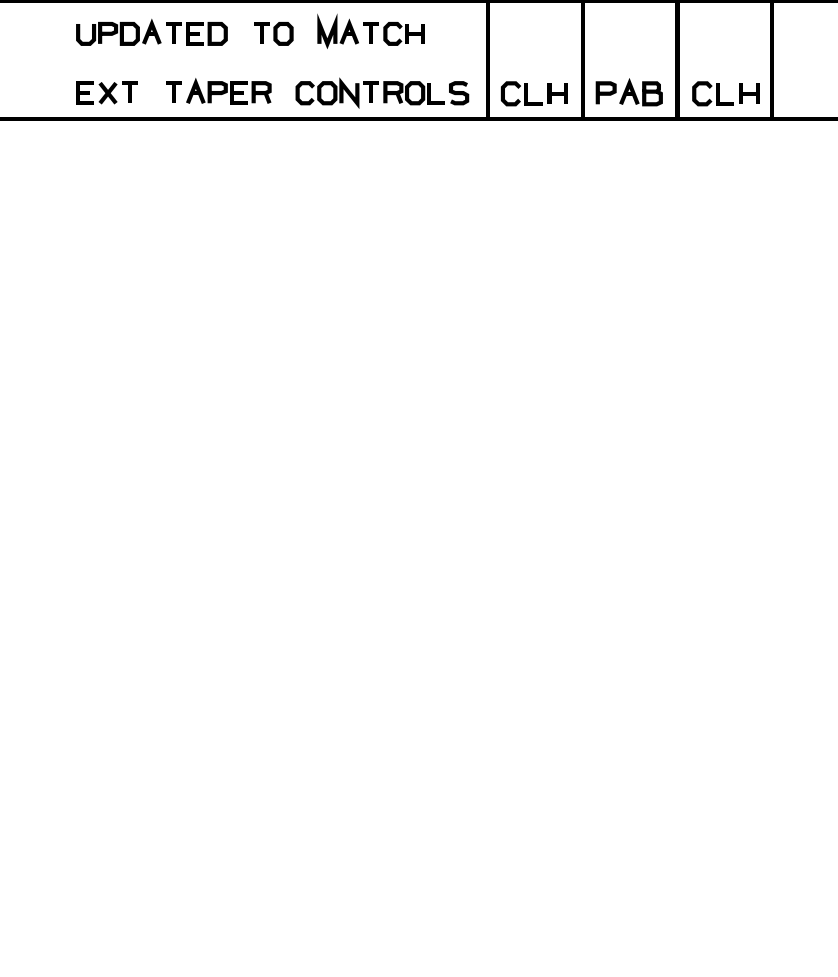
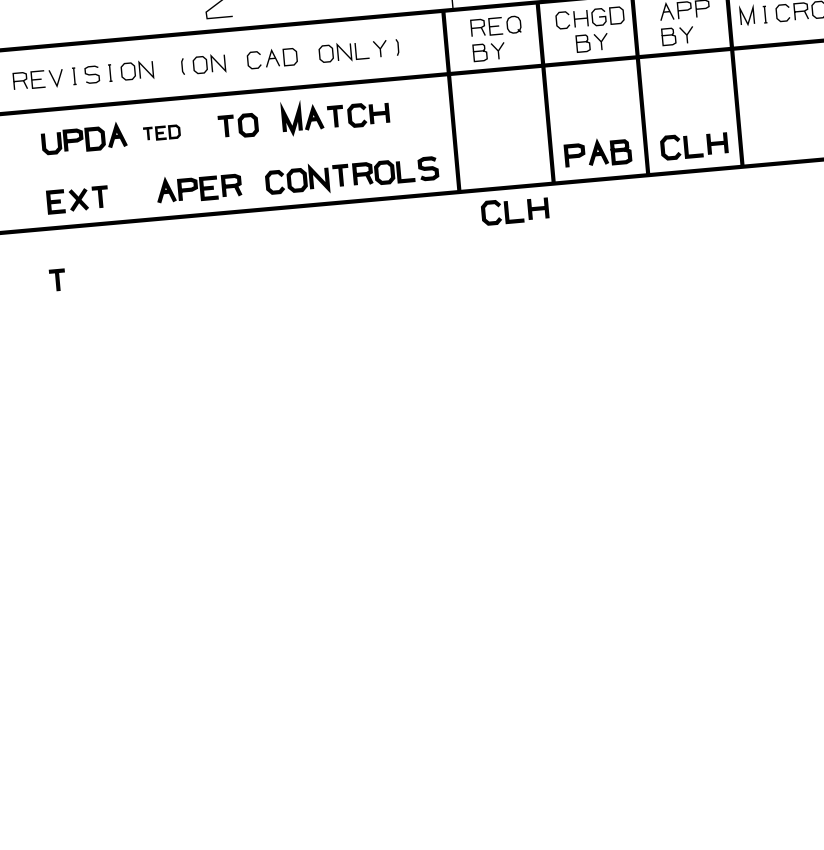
part: (196, 33) -> (161, 132), size x0.6
part: (173, 91) -> (57, 279), moved
part: (533, 93) -> (513, 210), moved

